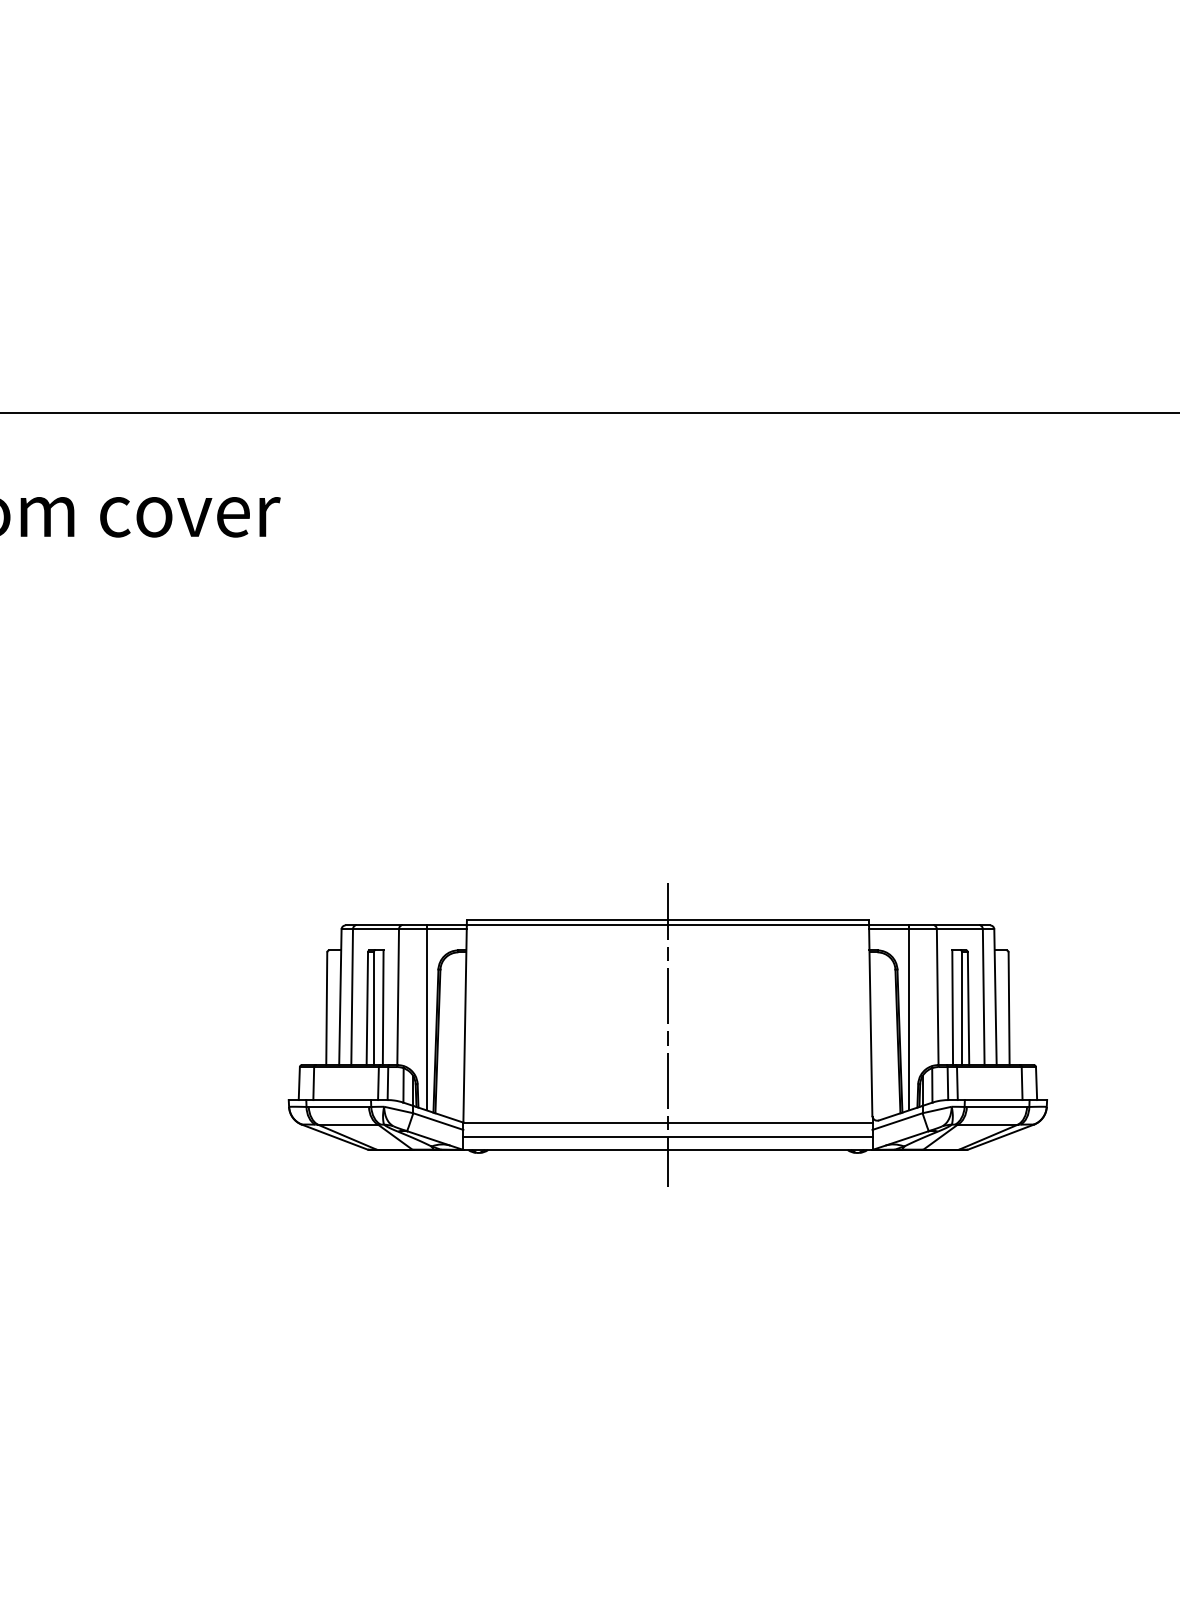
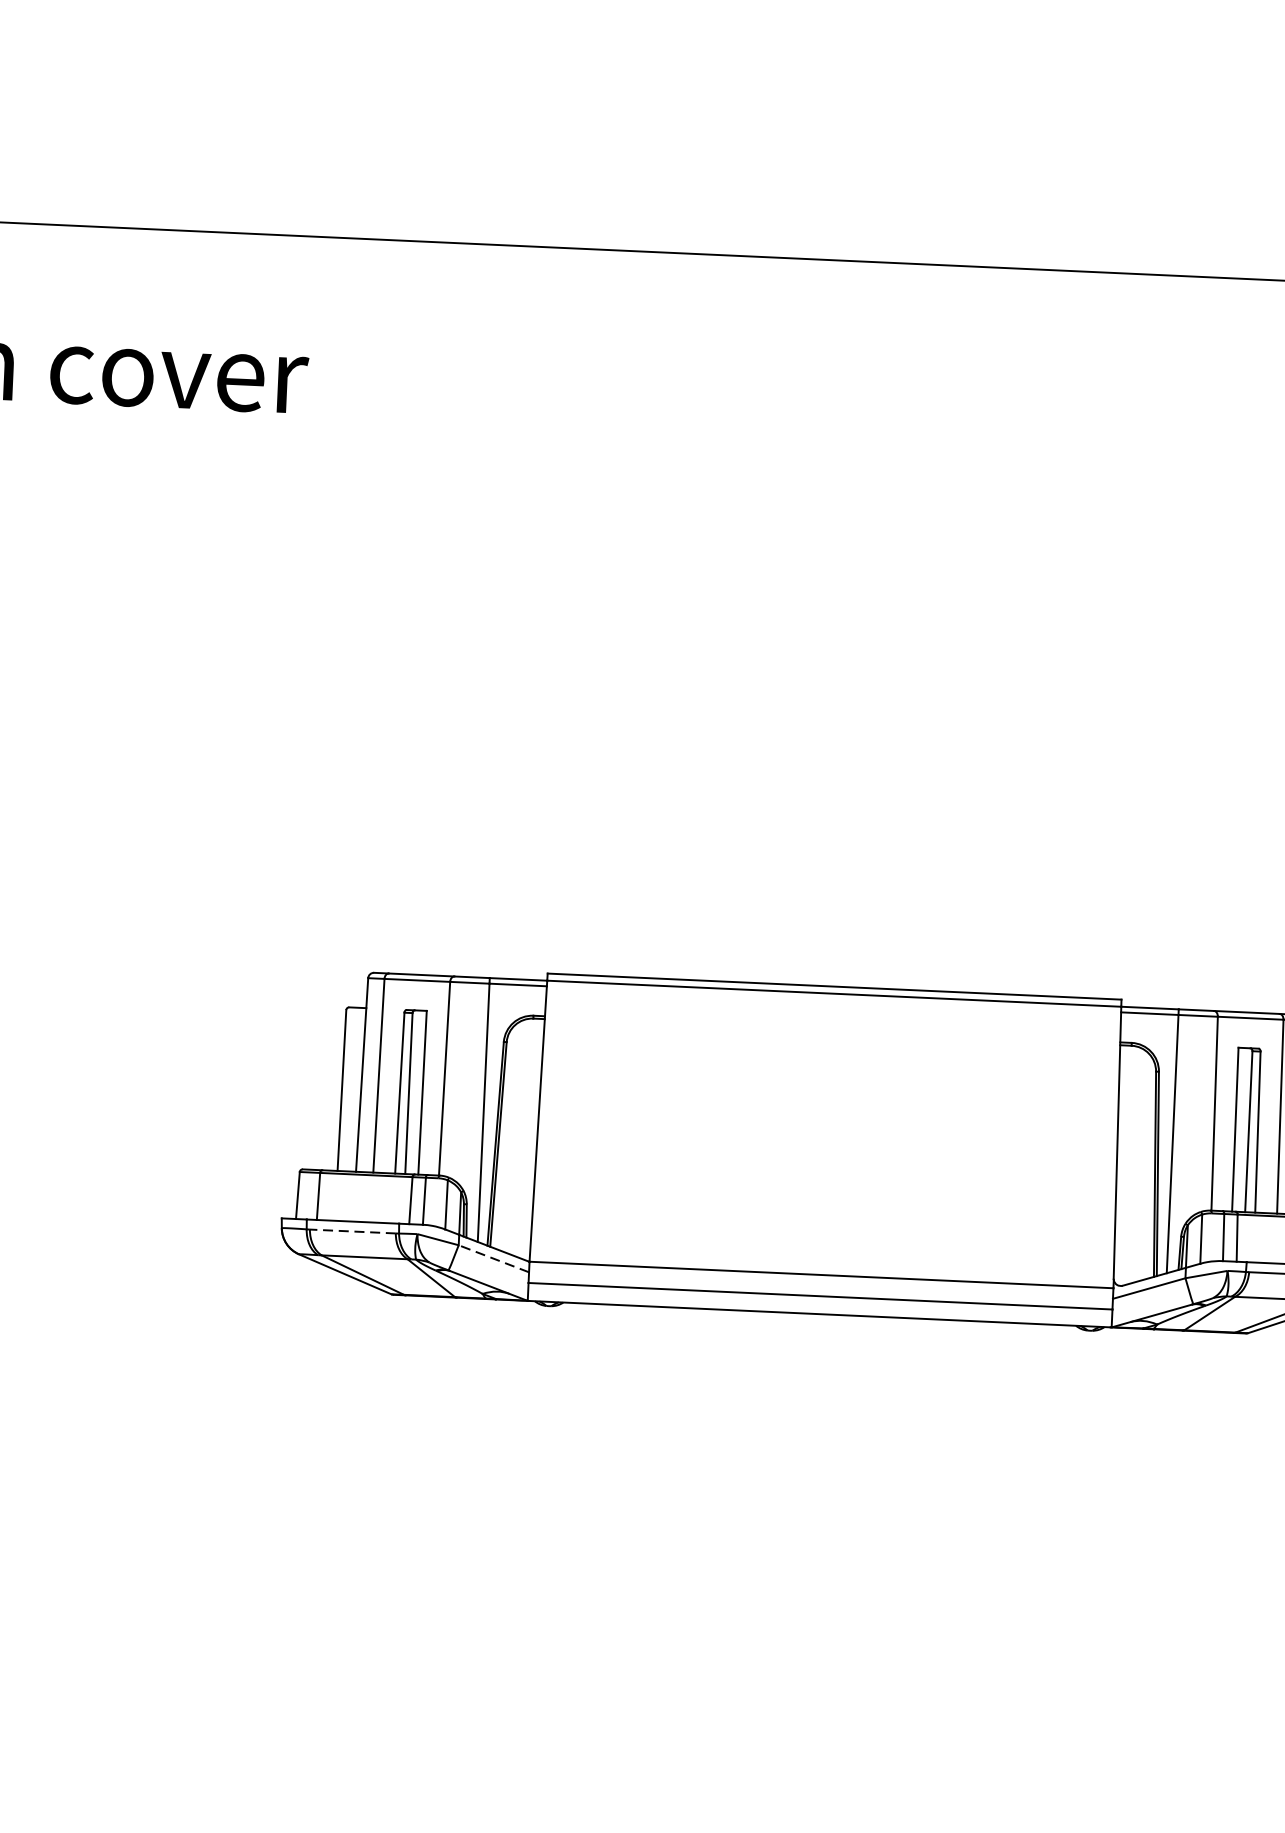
line: (667, 1035) -> (826, 1150), removed
line: (338, 1107) -> (352, 1232), solid -> dashed
line: (437, 1121) -> (492, 1258), solid -> dashed

